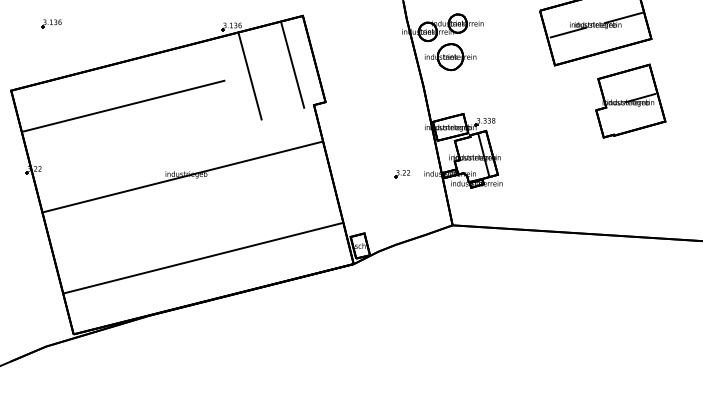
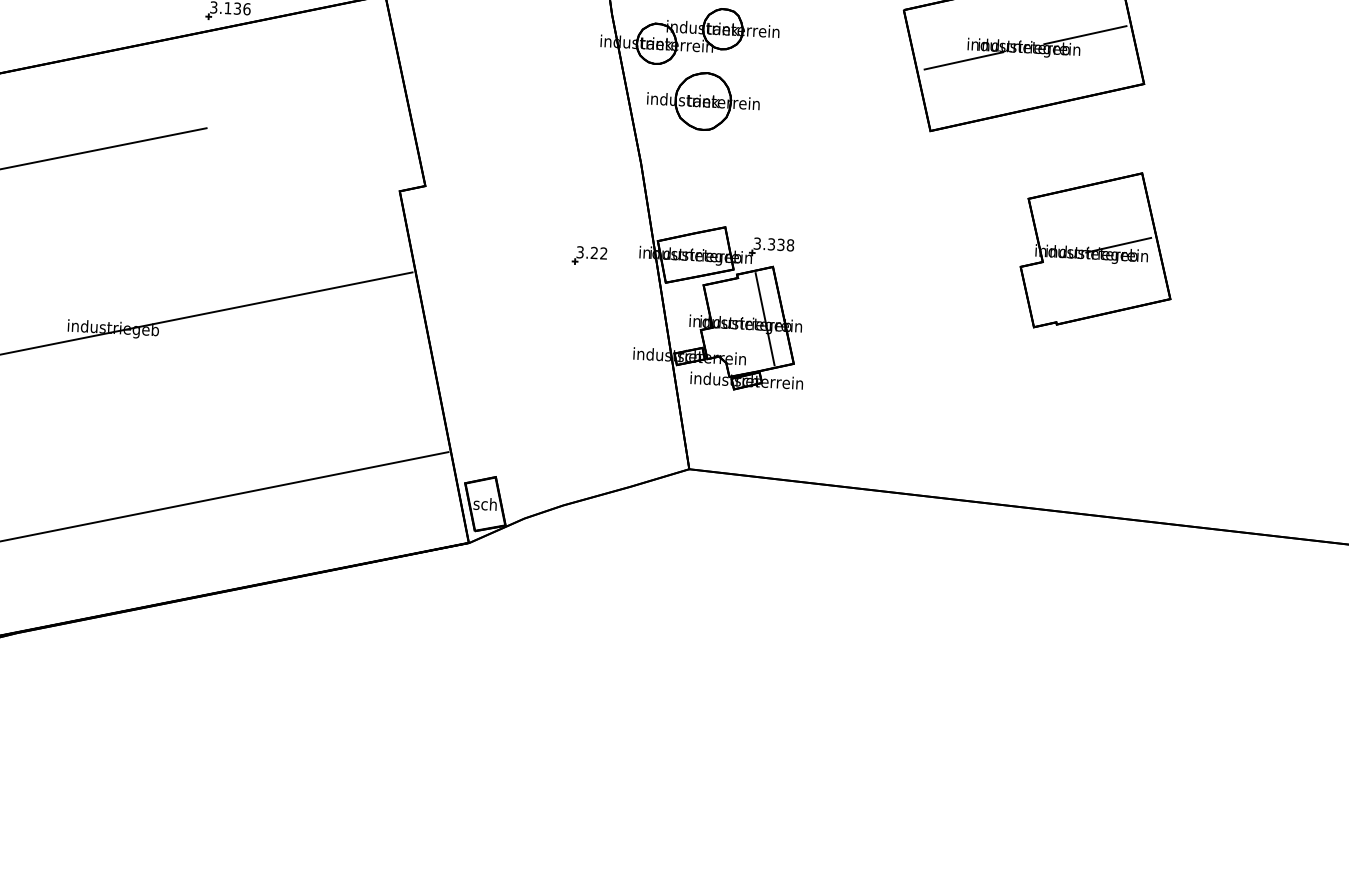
line: (292, 65) -> (357, 102), removed
line: (249, 76) -> (261, 121), removed
part: (630, 100) -> (1096, 249), moved
part: (402, 174) -> (590, 256), moved

